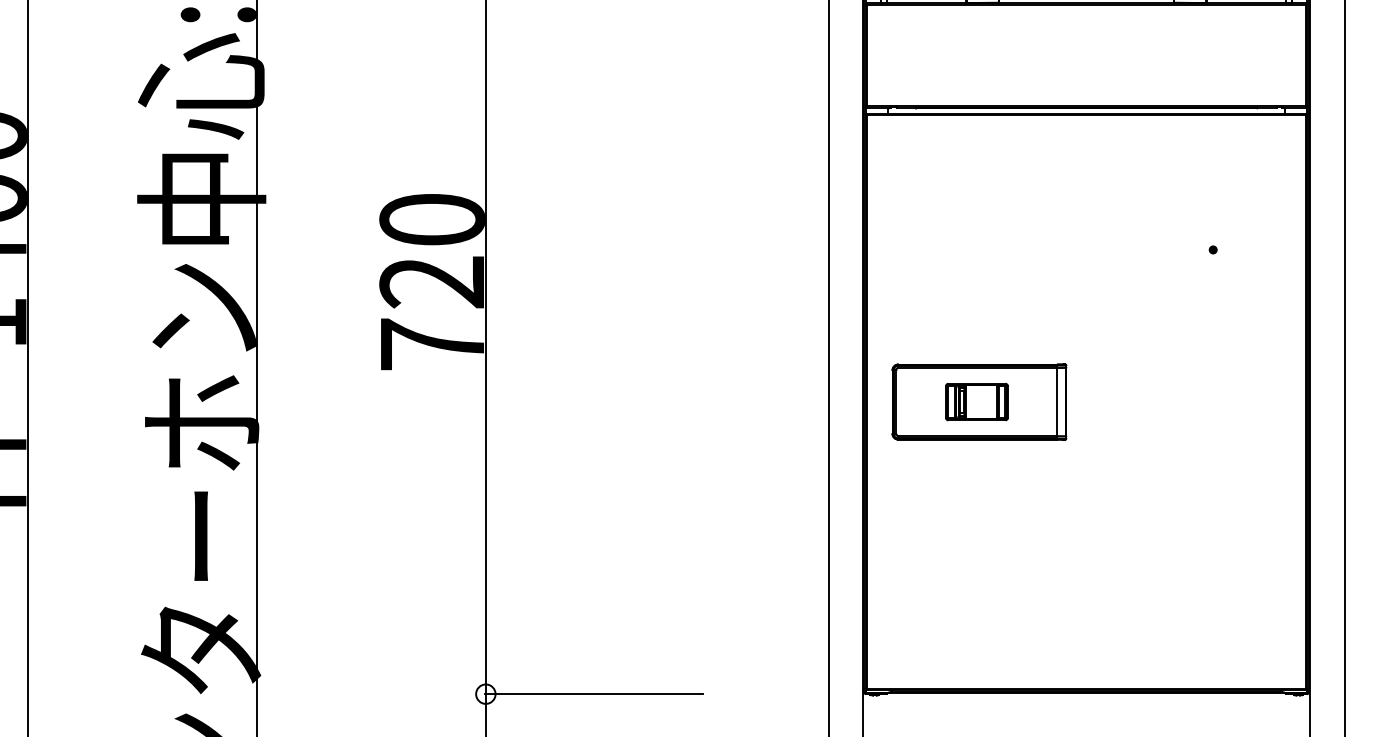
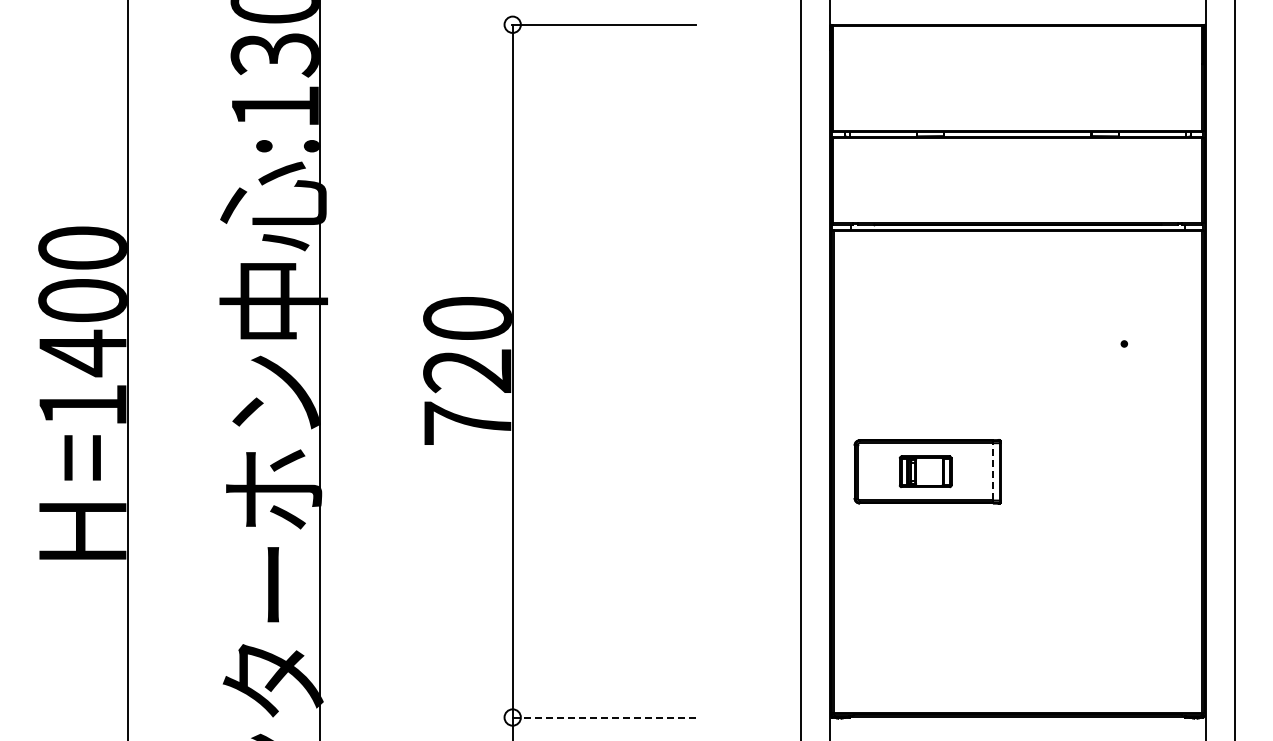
line: (1056, 401) -> (992, 471), solid -> dashed
line: (593, 694) -> (603, 717), solid -> dashed

